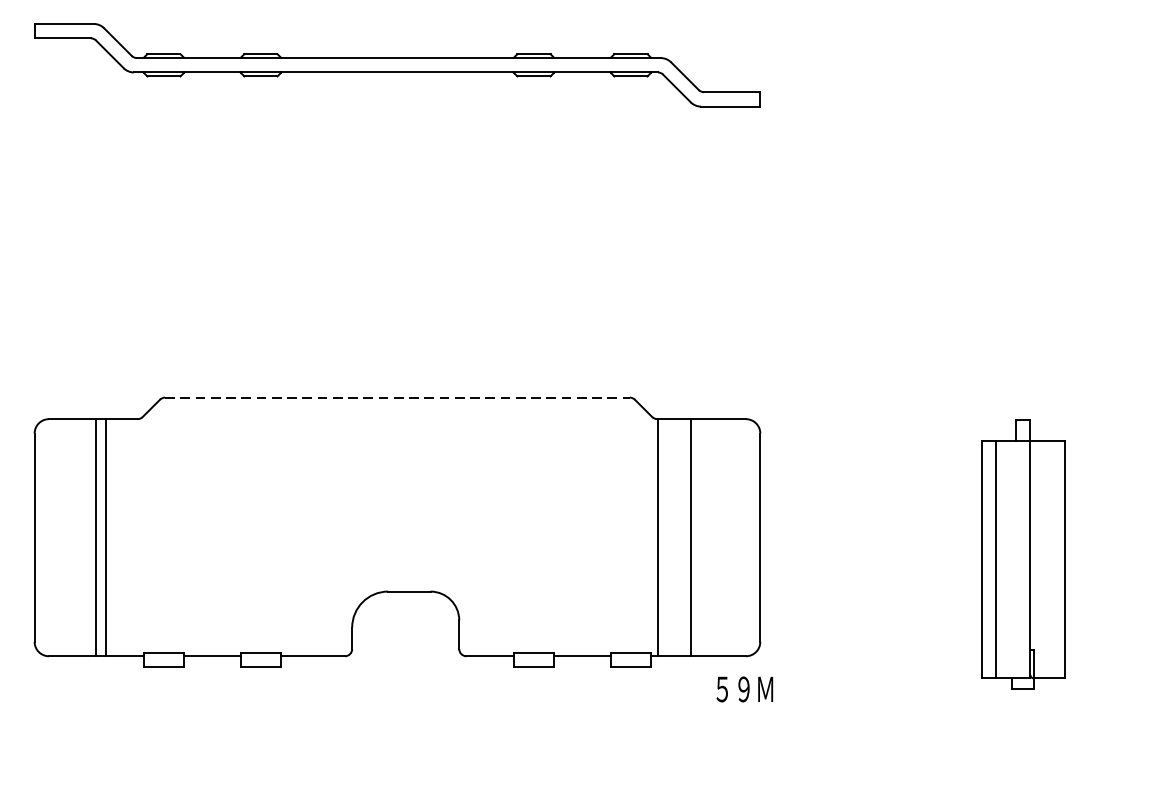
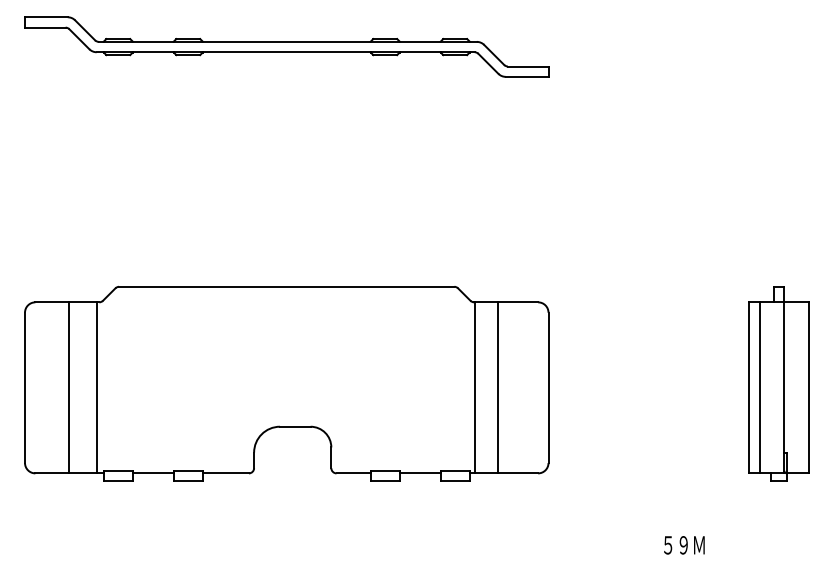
line: (397, 397) -> (286, 286), dashed -> solid
line: (105, 537) -> (96, 387), moved
part: (1022, 553) -> (778, 383), moved
text: (745, 689) -> (684, 545), moved

